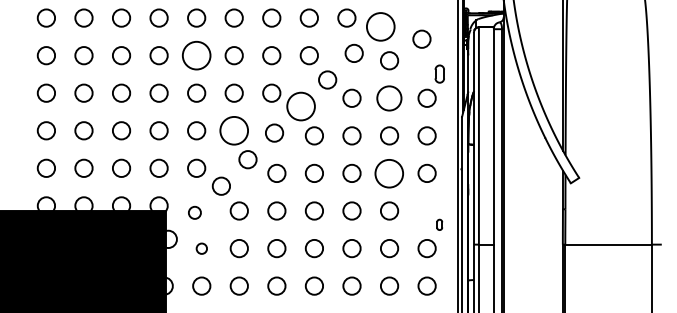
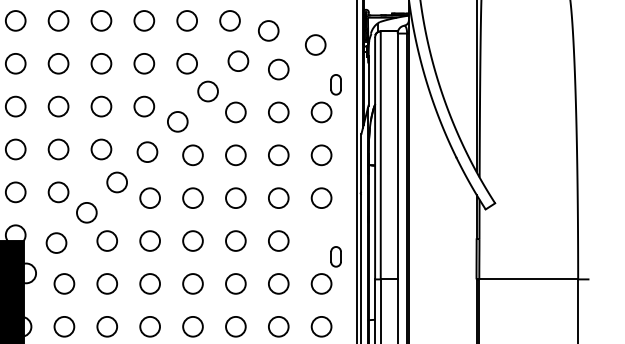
circle: (380, 26) -> (268, 30), size x0.62
circle: (196, 55) -> (58, 63), size x0.62
circle: (389, 97) -> (278, 111), size x0.71
circle: (300, 106) -> (177, 121), size x0.62
circle: (233, 130) -> (100, 149), size x0.62
circle: (389, 172) -> (278, 197), size x0.62
circle: (194, 212) -> (56, 242), size x1.43
part: (439, 224) -> (335, 256), size x1.67
circle: (201, 248) -> (64, 283), size x1.67

